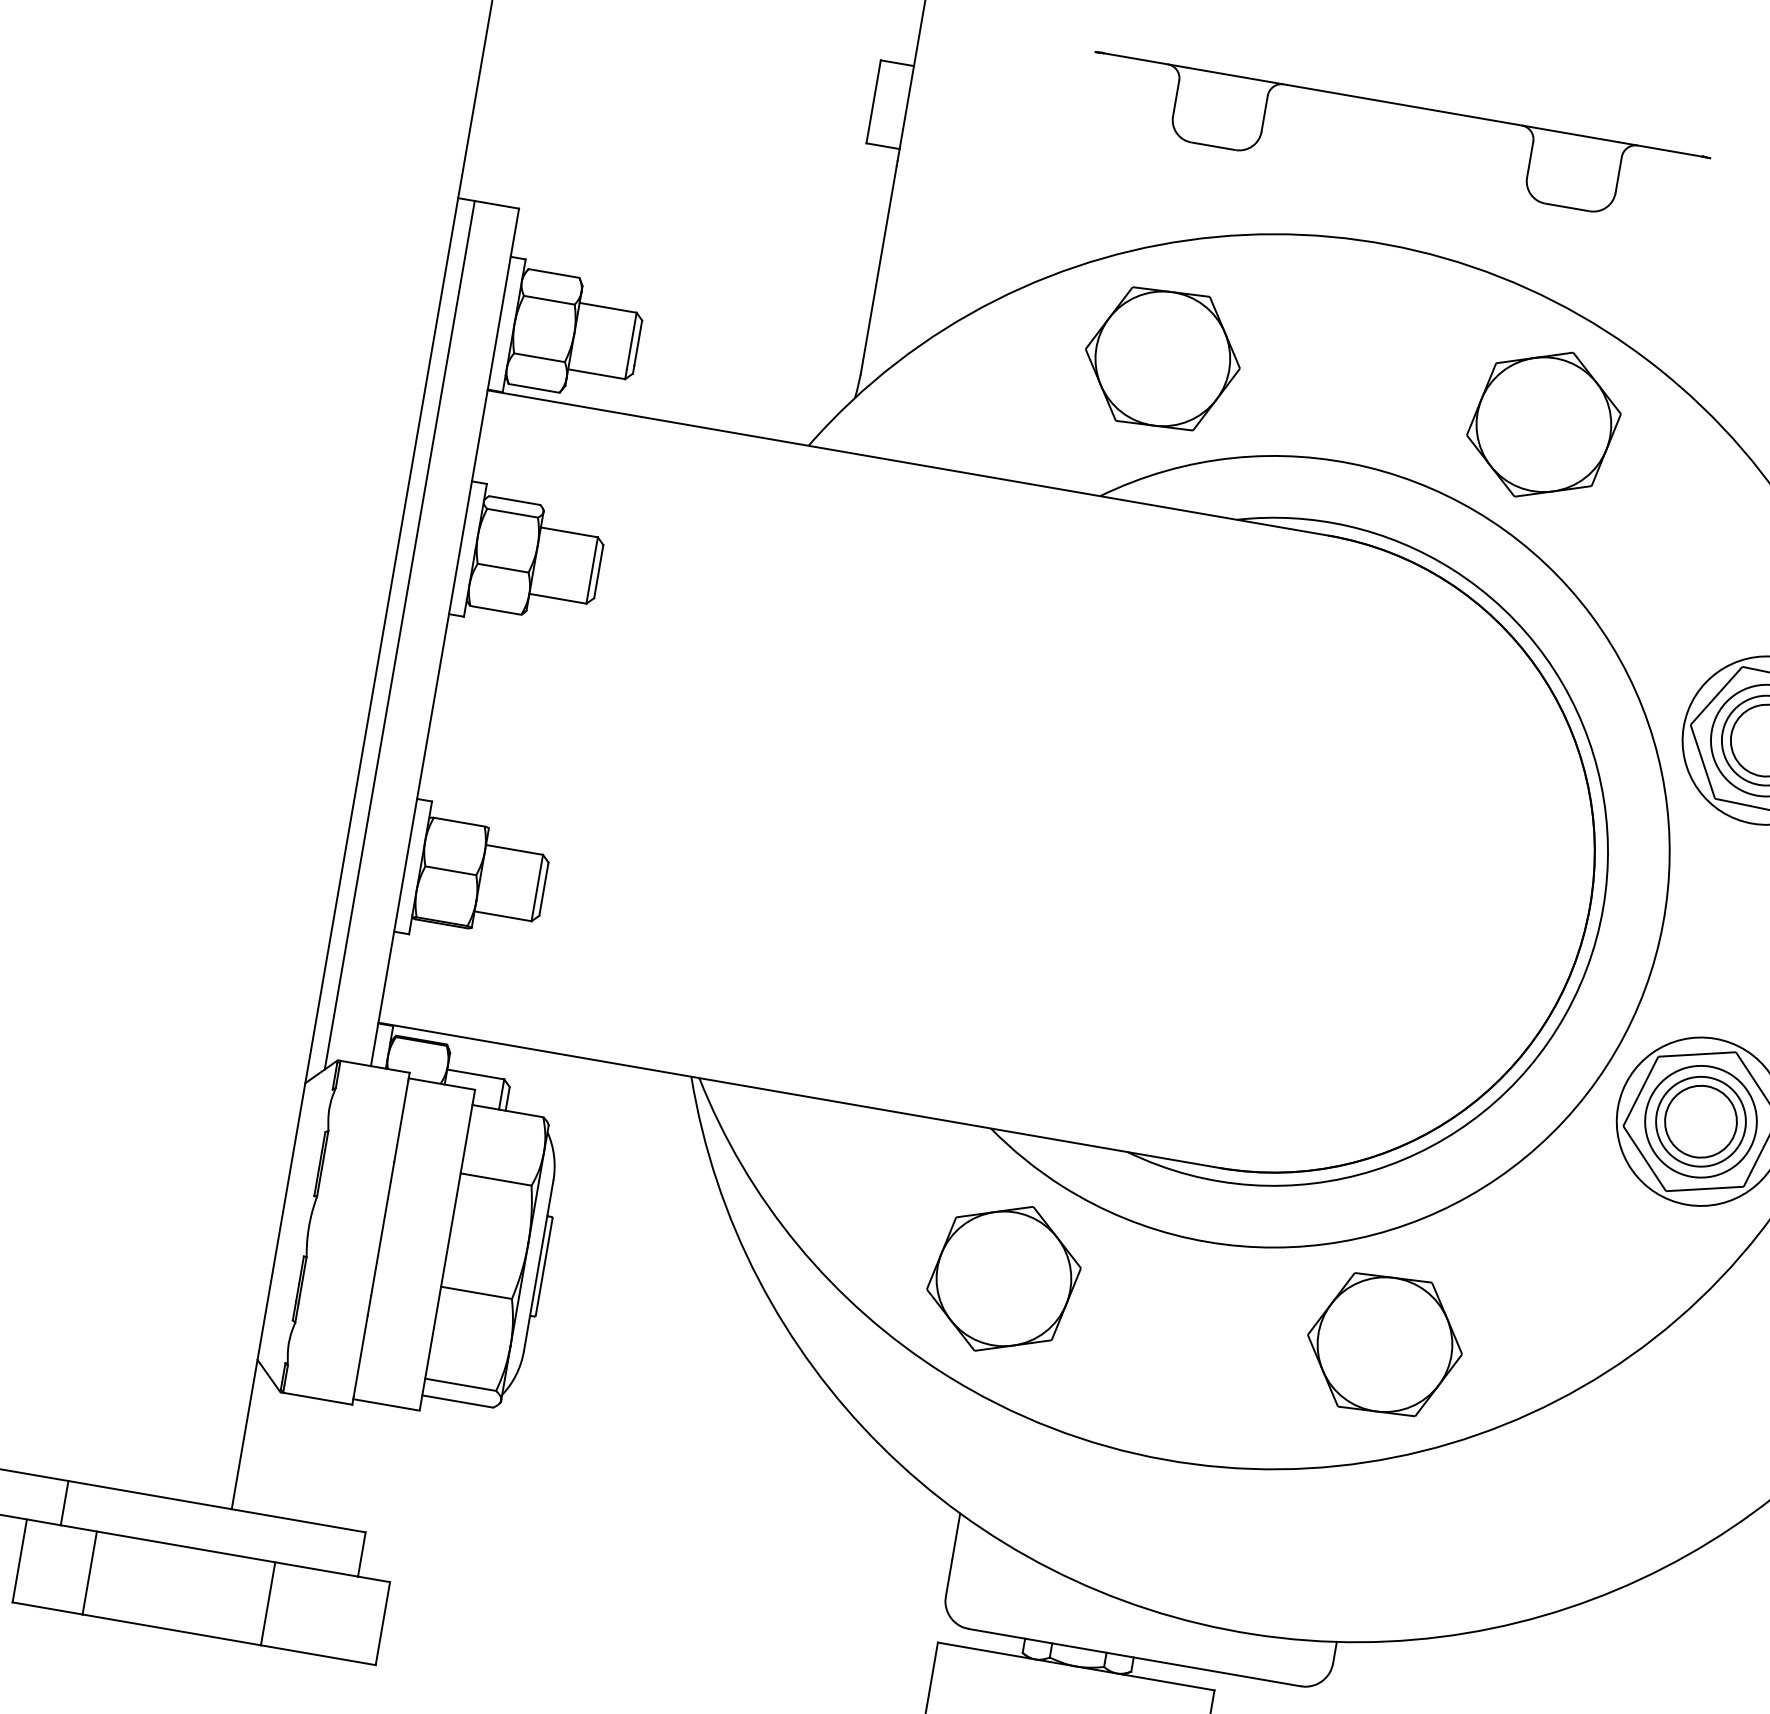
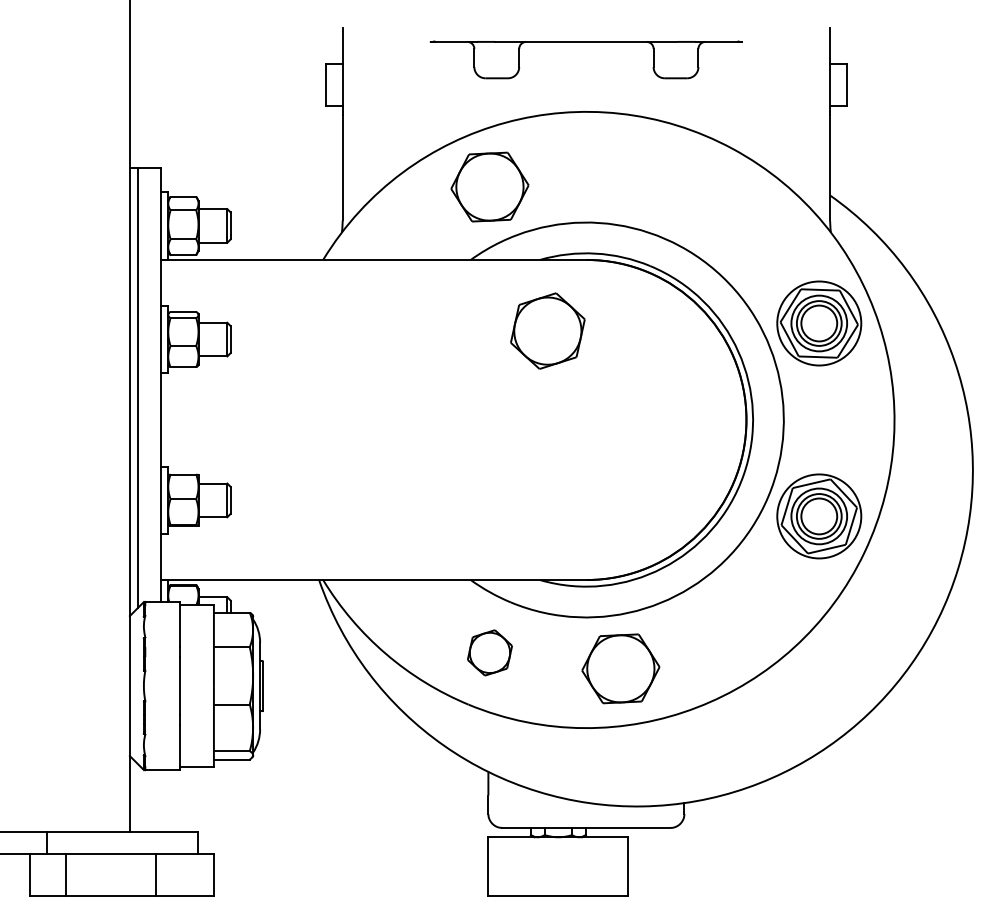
part: (1543, 423) -> (547, 330), moved
part: (1003, 1277) -> (489, 652), size x0.6
part: (1384, 1343) -> (620, 668), moved

